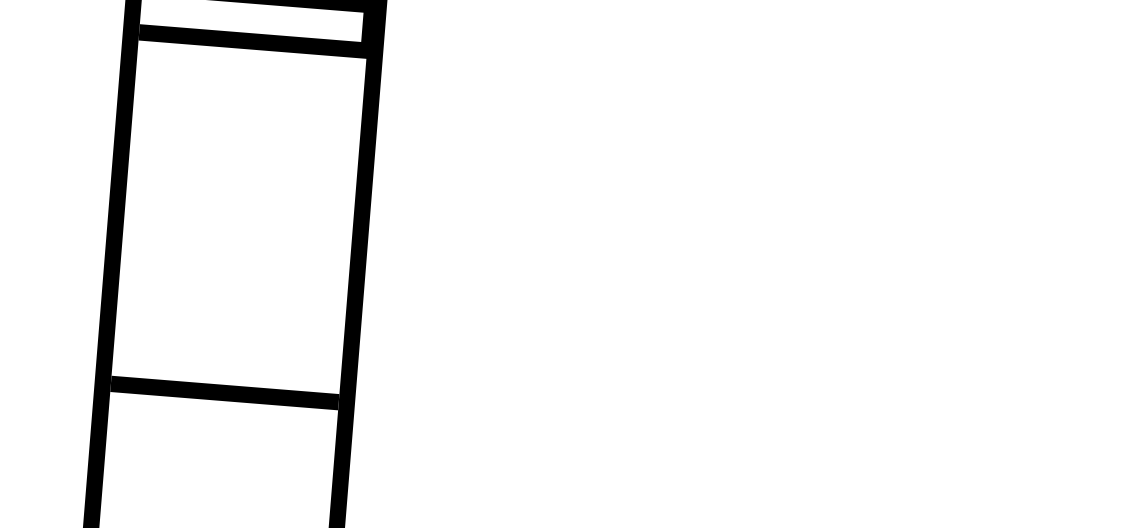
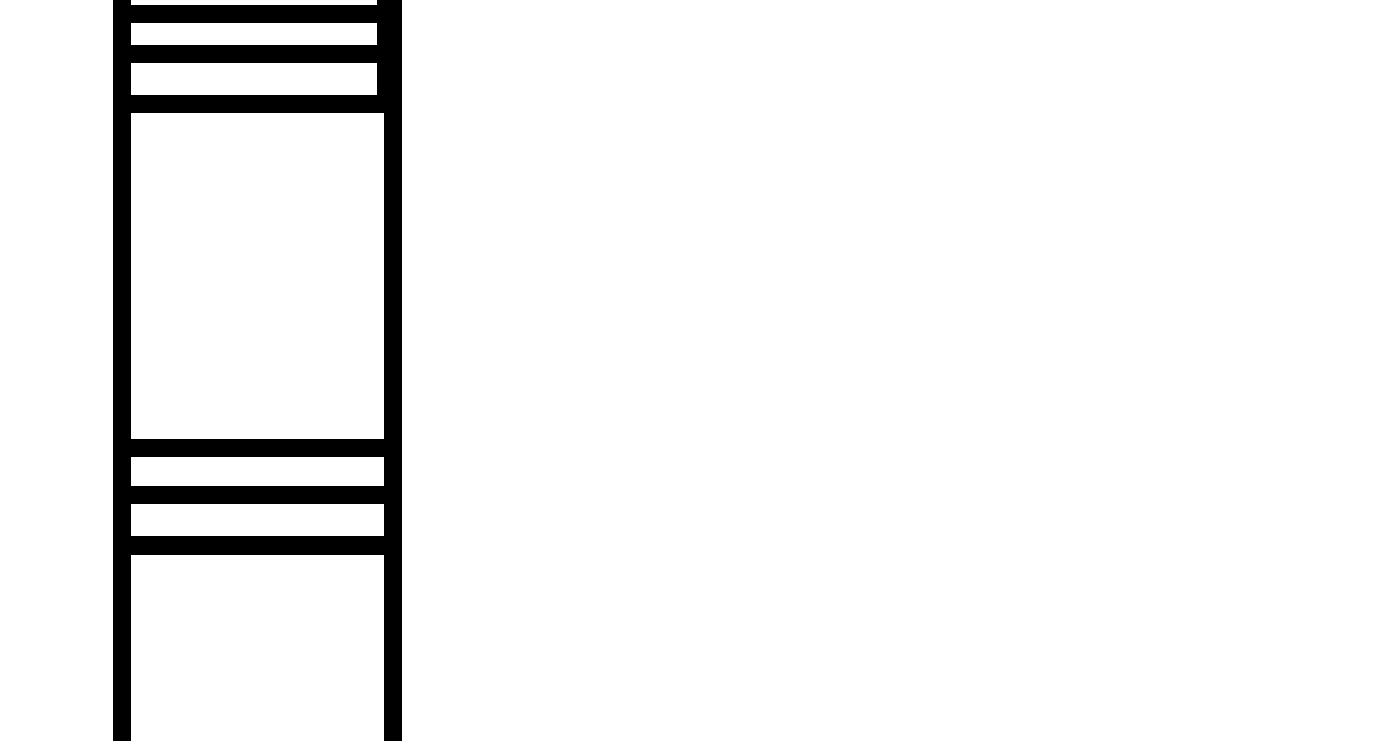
fill: (228, 350) -> (257, 447), added
fill: (219, 438) -> (255, 545), added

